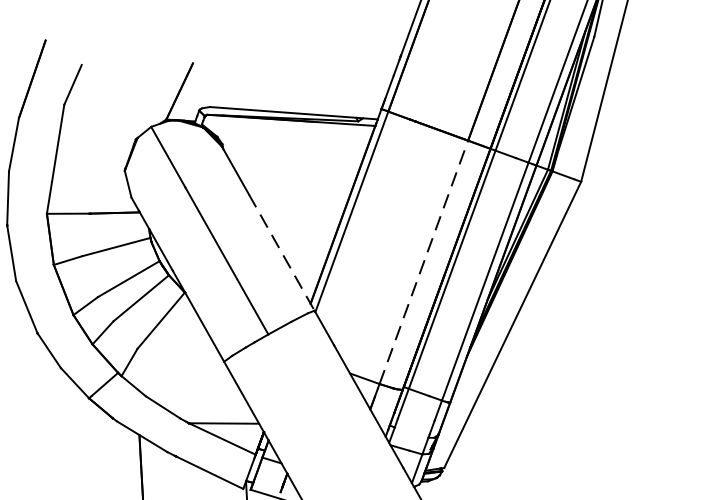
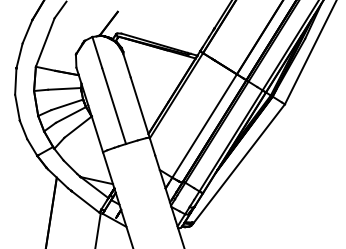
line: (282, 254) -> (140, 108), dashed -> solid
line: (423, 263) -> (204, 126), dashed -> solid

